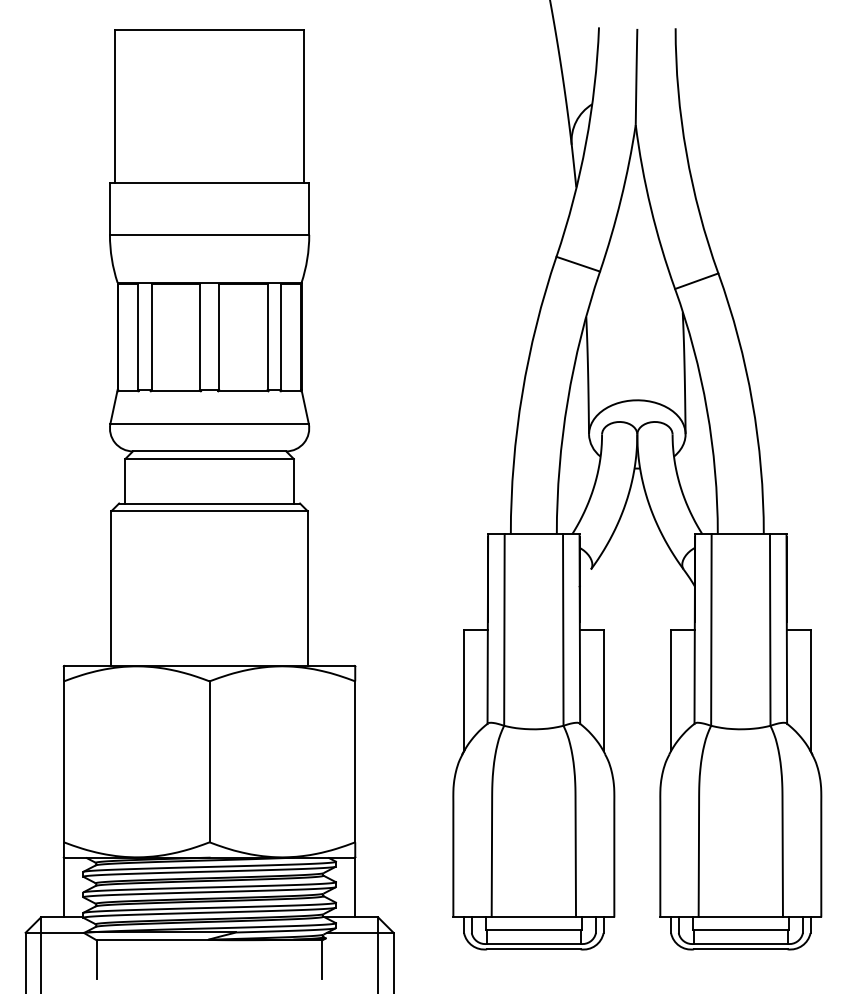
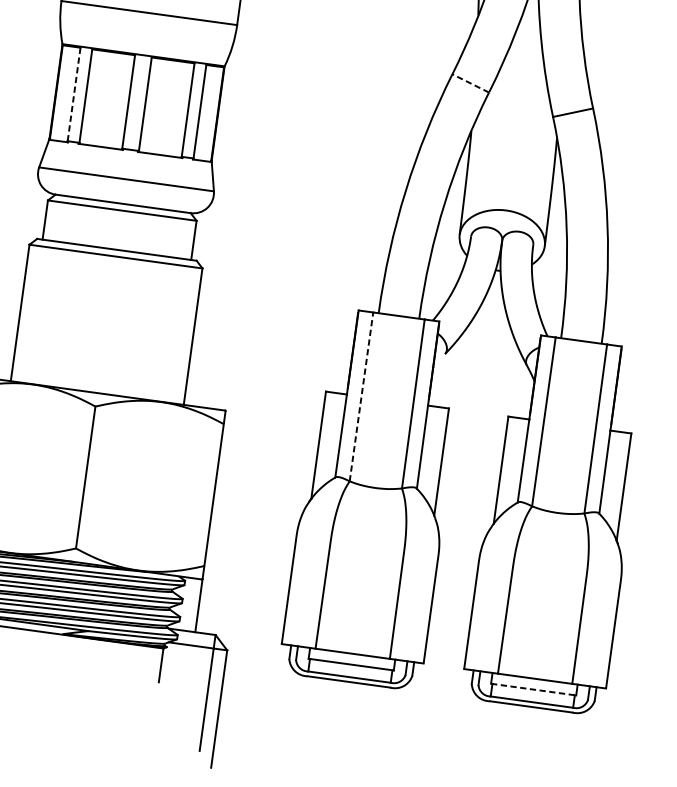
line: (578, 264) -> (470, 83), solid -> dashed
line: (138, 336) -> (74, 94), solid -> dashed
line: (504, 630) -> (361, 397), solid -> dashed
line: (741, 929) -> (534, 689), solid -> dashed

